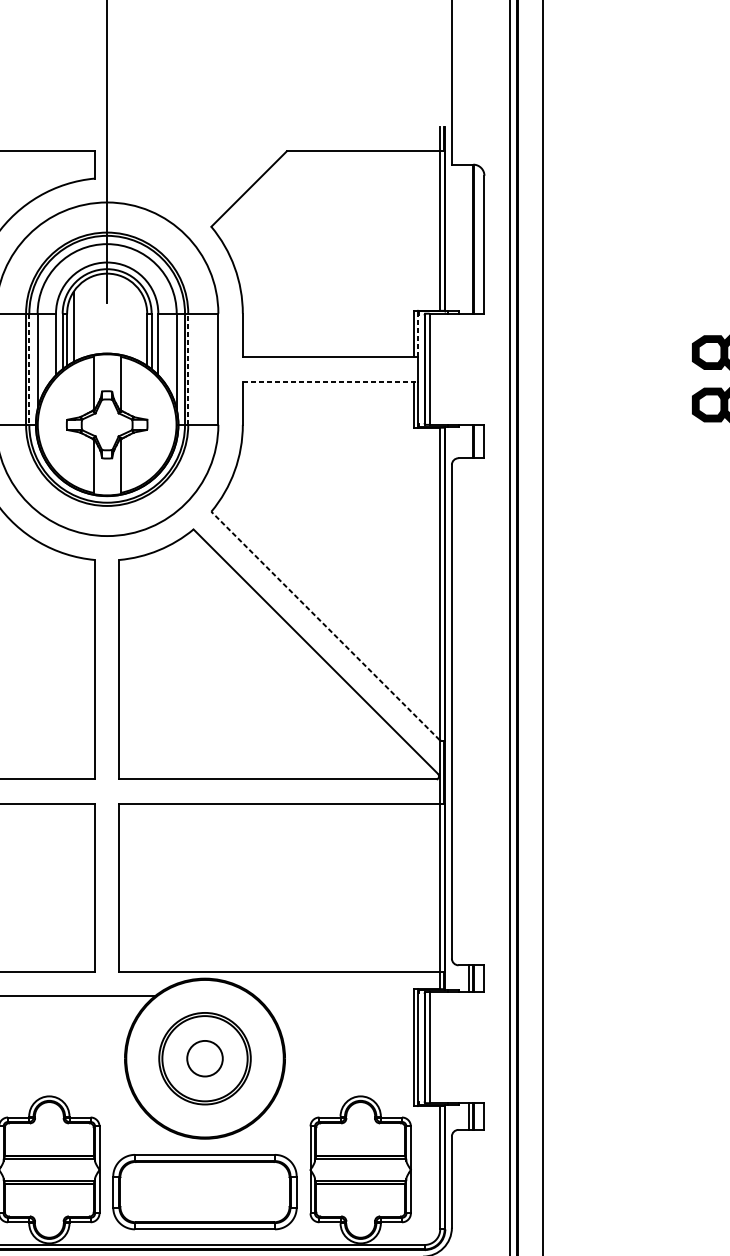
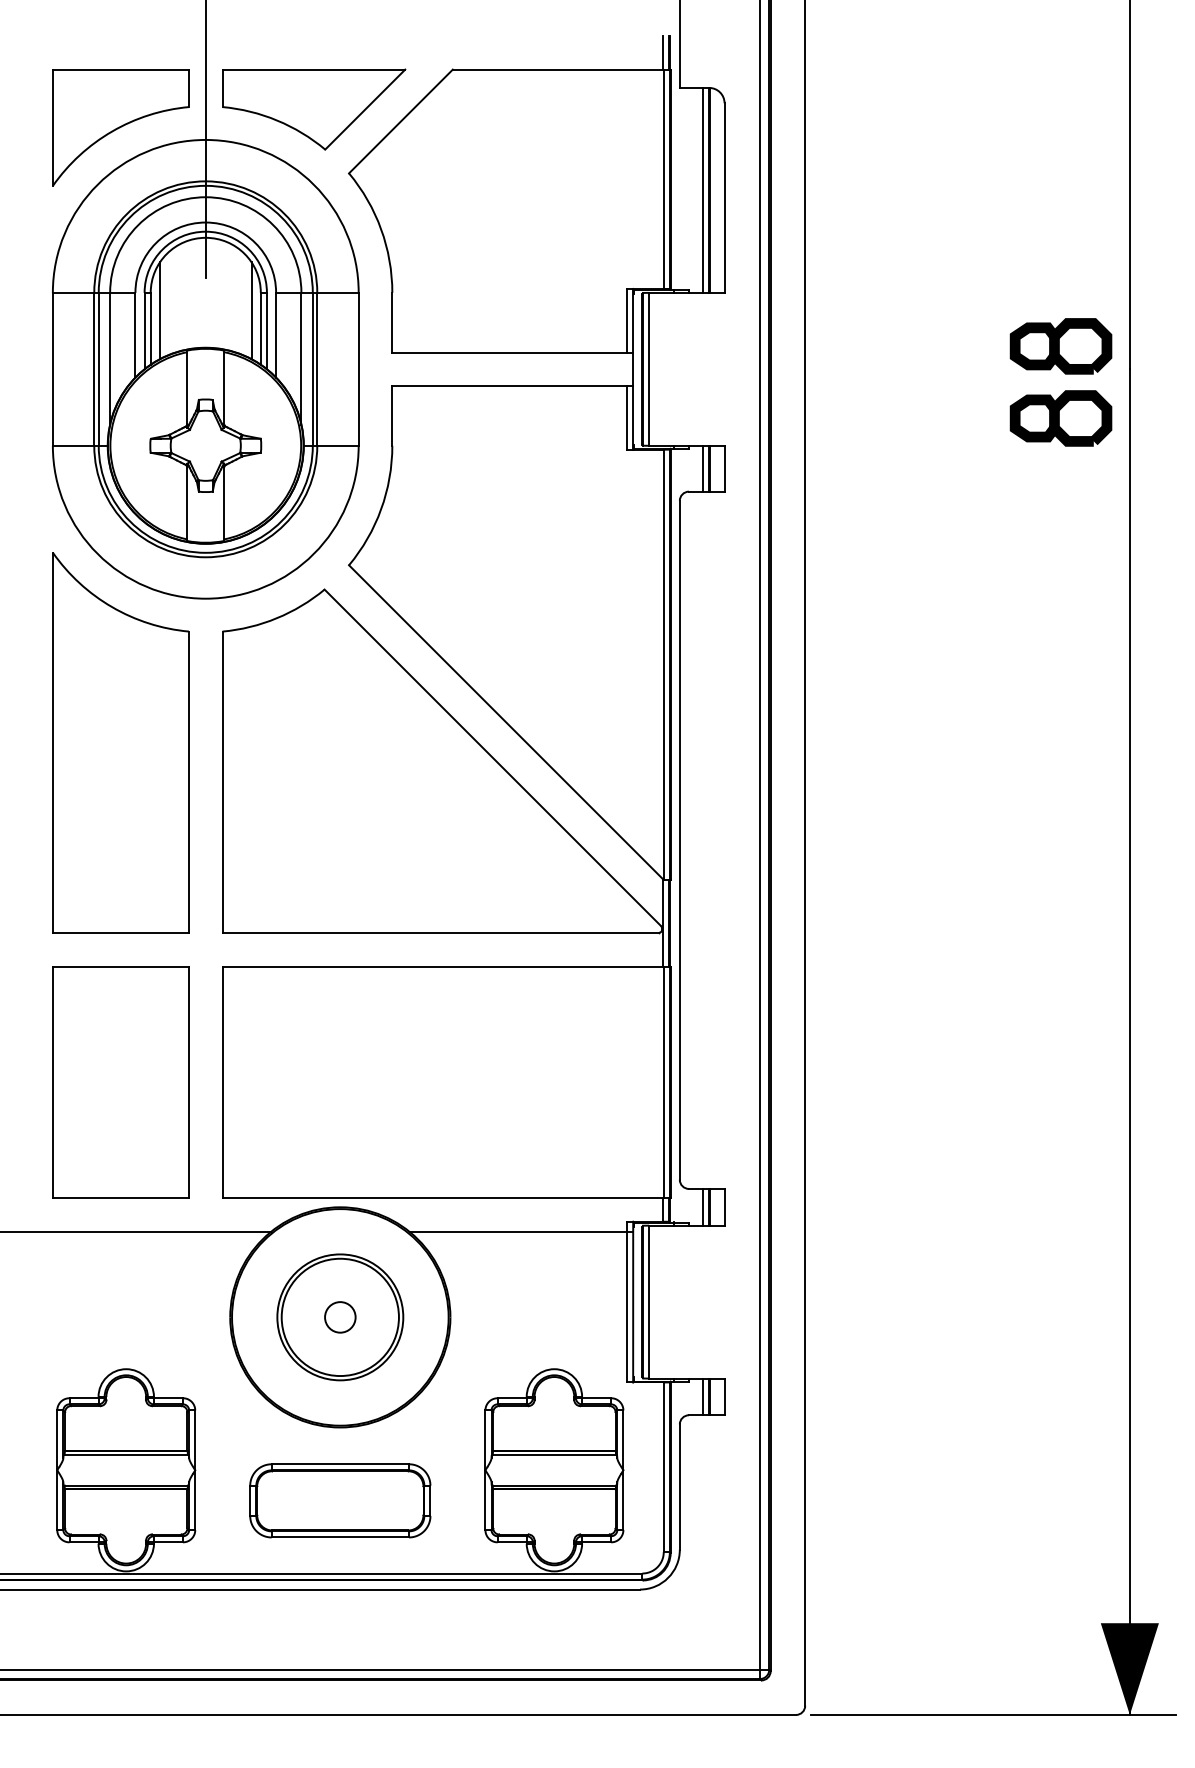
part: (186, 180) -> (314, 109), added
line: (469, 238) -> (703, 189), added
line: (140, 326) -> (251, 310), added
line: (418, 333) -> (633, 320), dashed -> solid
line: (188, 368) -> (317, 368), dashed -> solid
line: (29, 369) -> (98, 369), dashed -> solid
line: (330, 381) -> (513, 386), dashed -> solid
line: (469, 441) -> (703, 468), added
line: (325, 626) -> (506, 722), dashed -> solid
line: (336, 996) -> (521, 1231), added
circle: (205, 1058) -> (340, 1317), size x0.62
part: (205, 1191) -> (340, 1500), size x0.71

